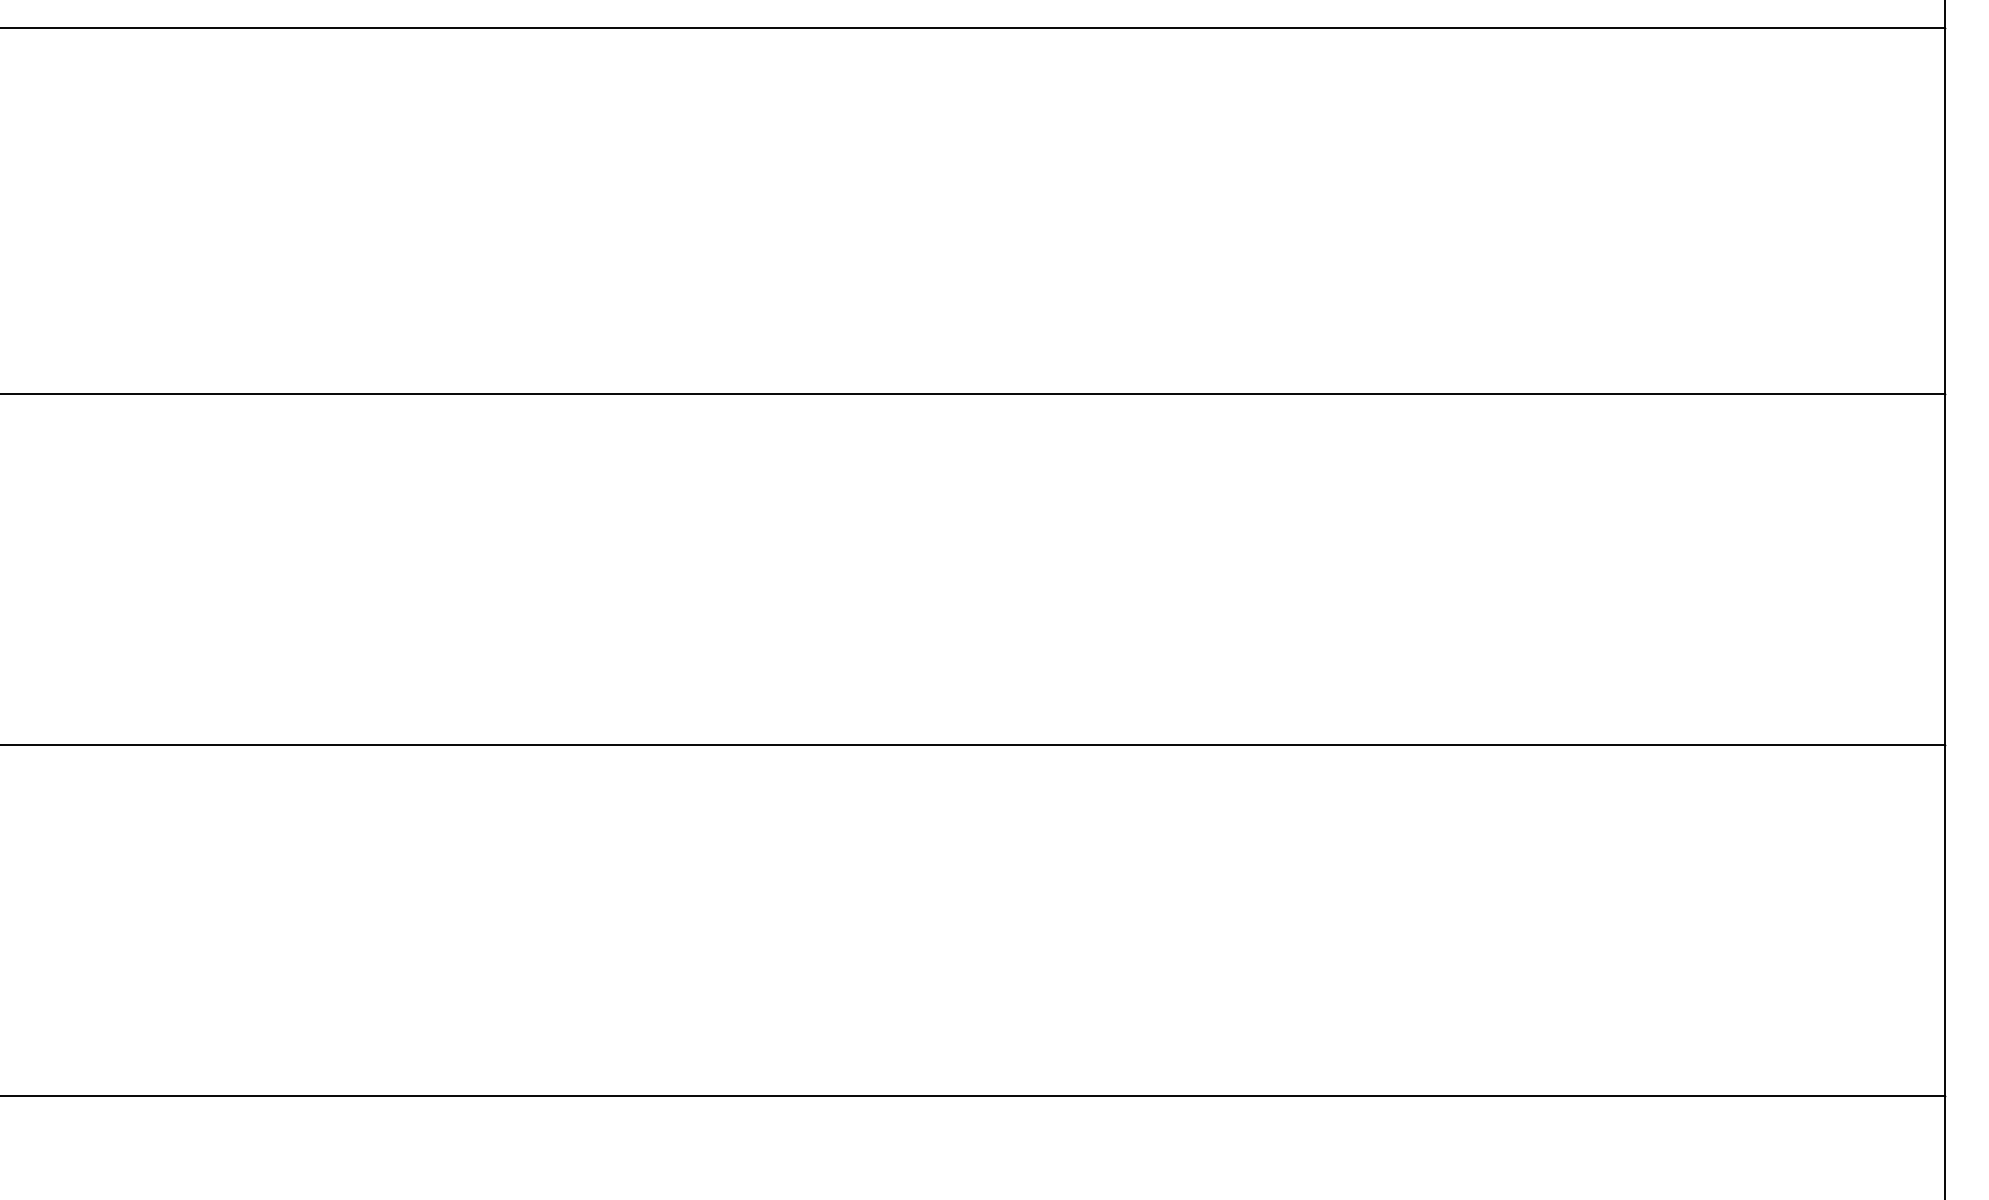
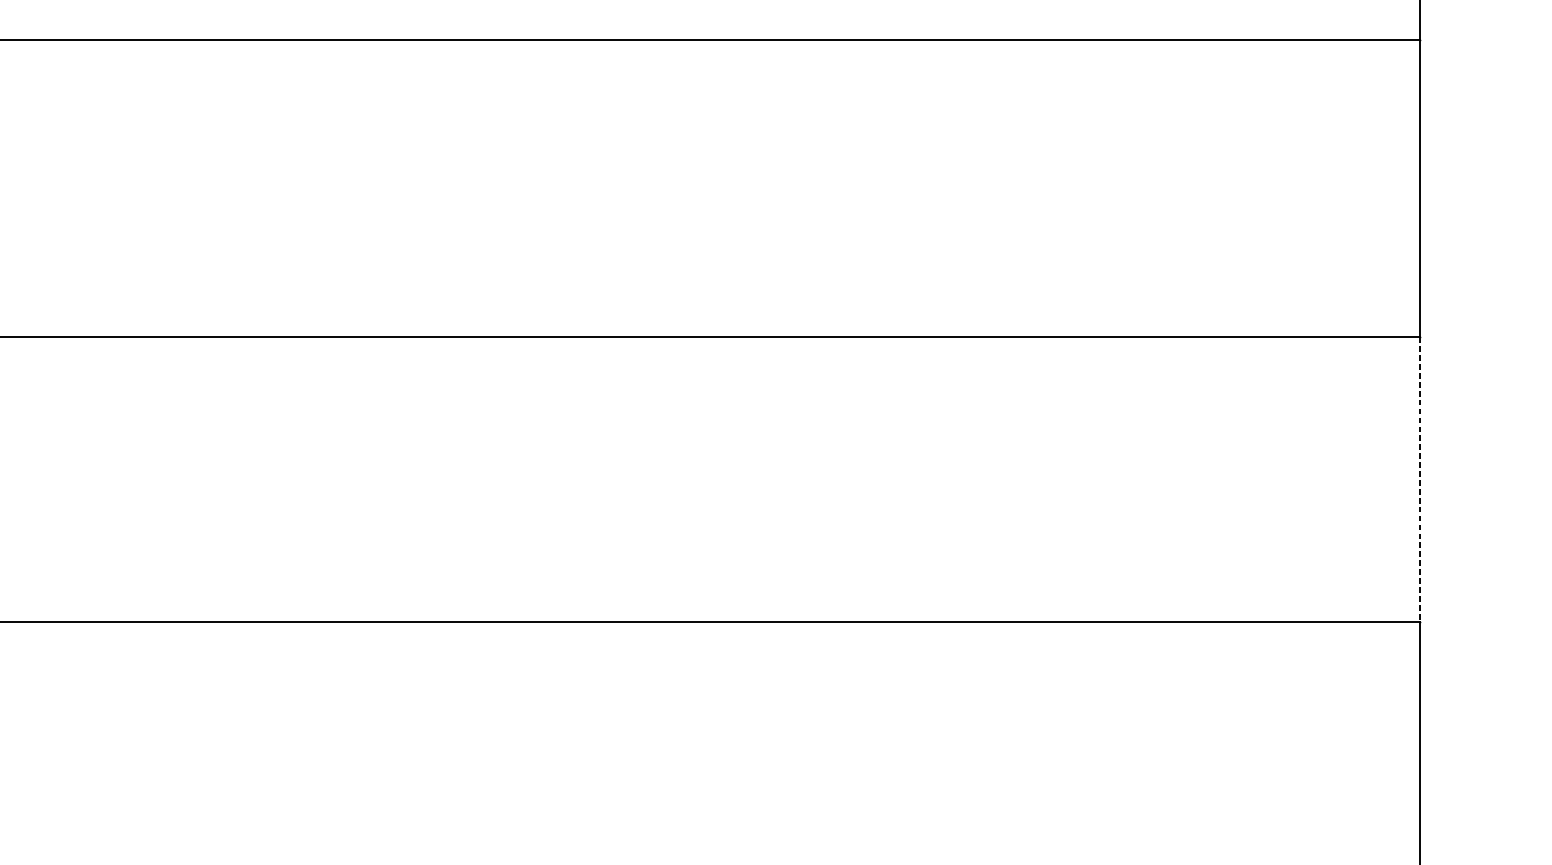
line: (1944, 570) -> (1420, 480), solid -> dashed

